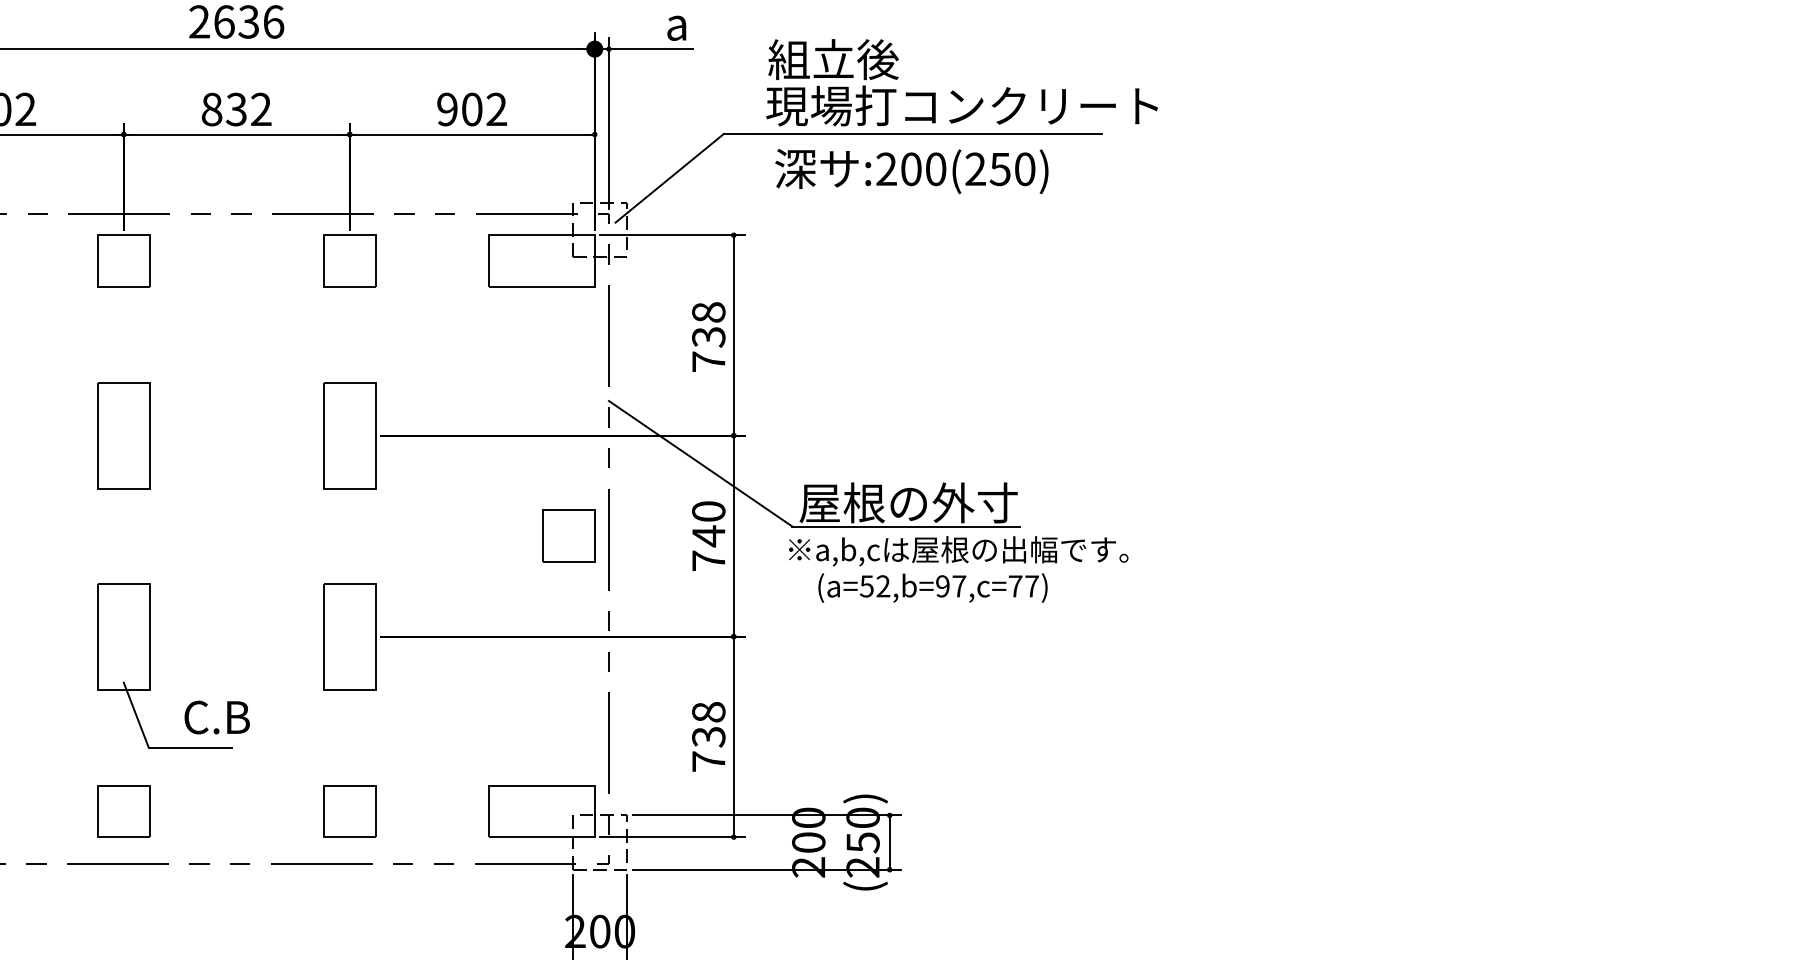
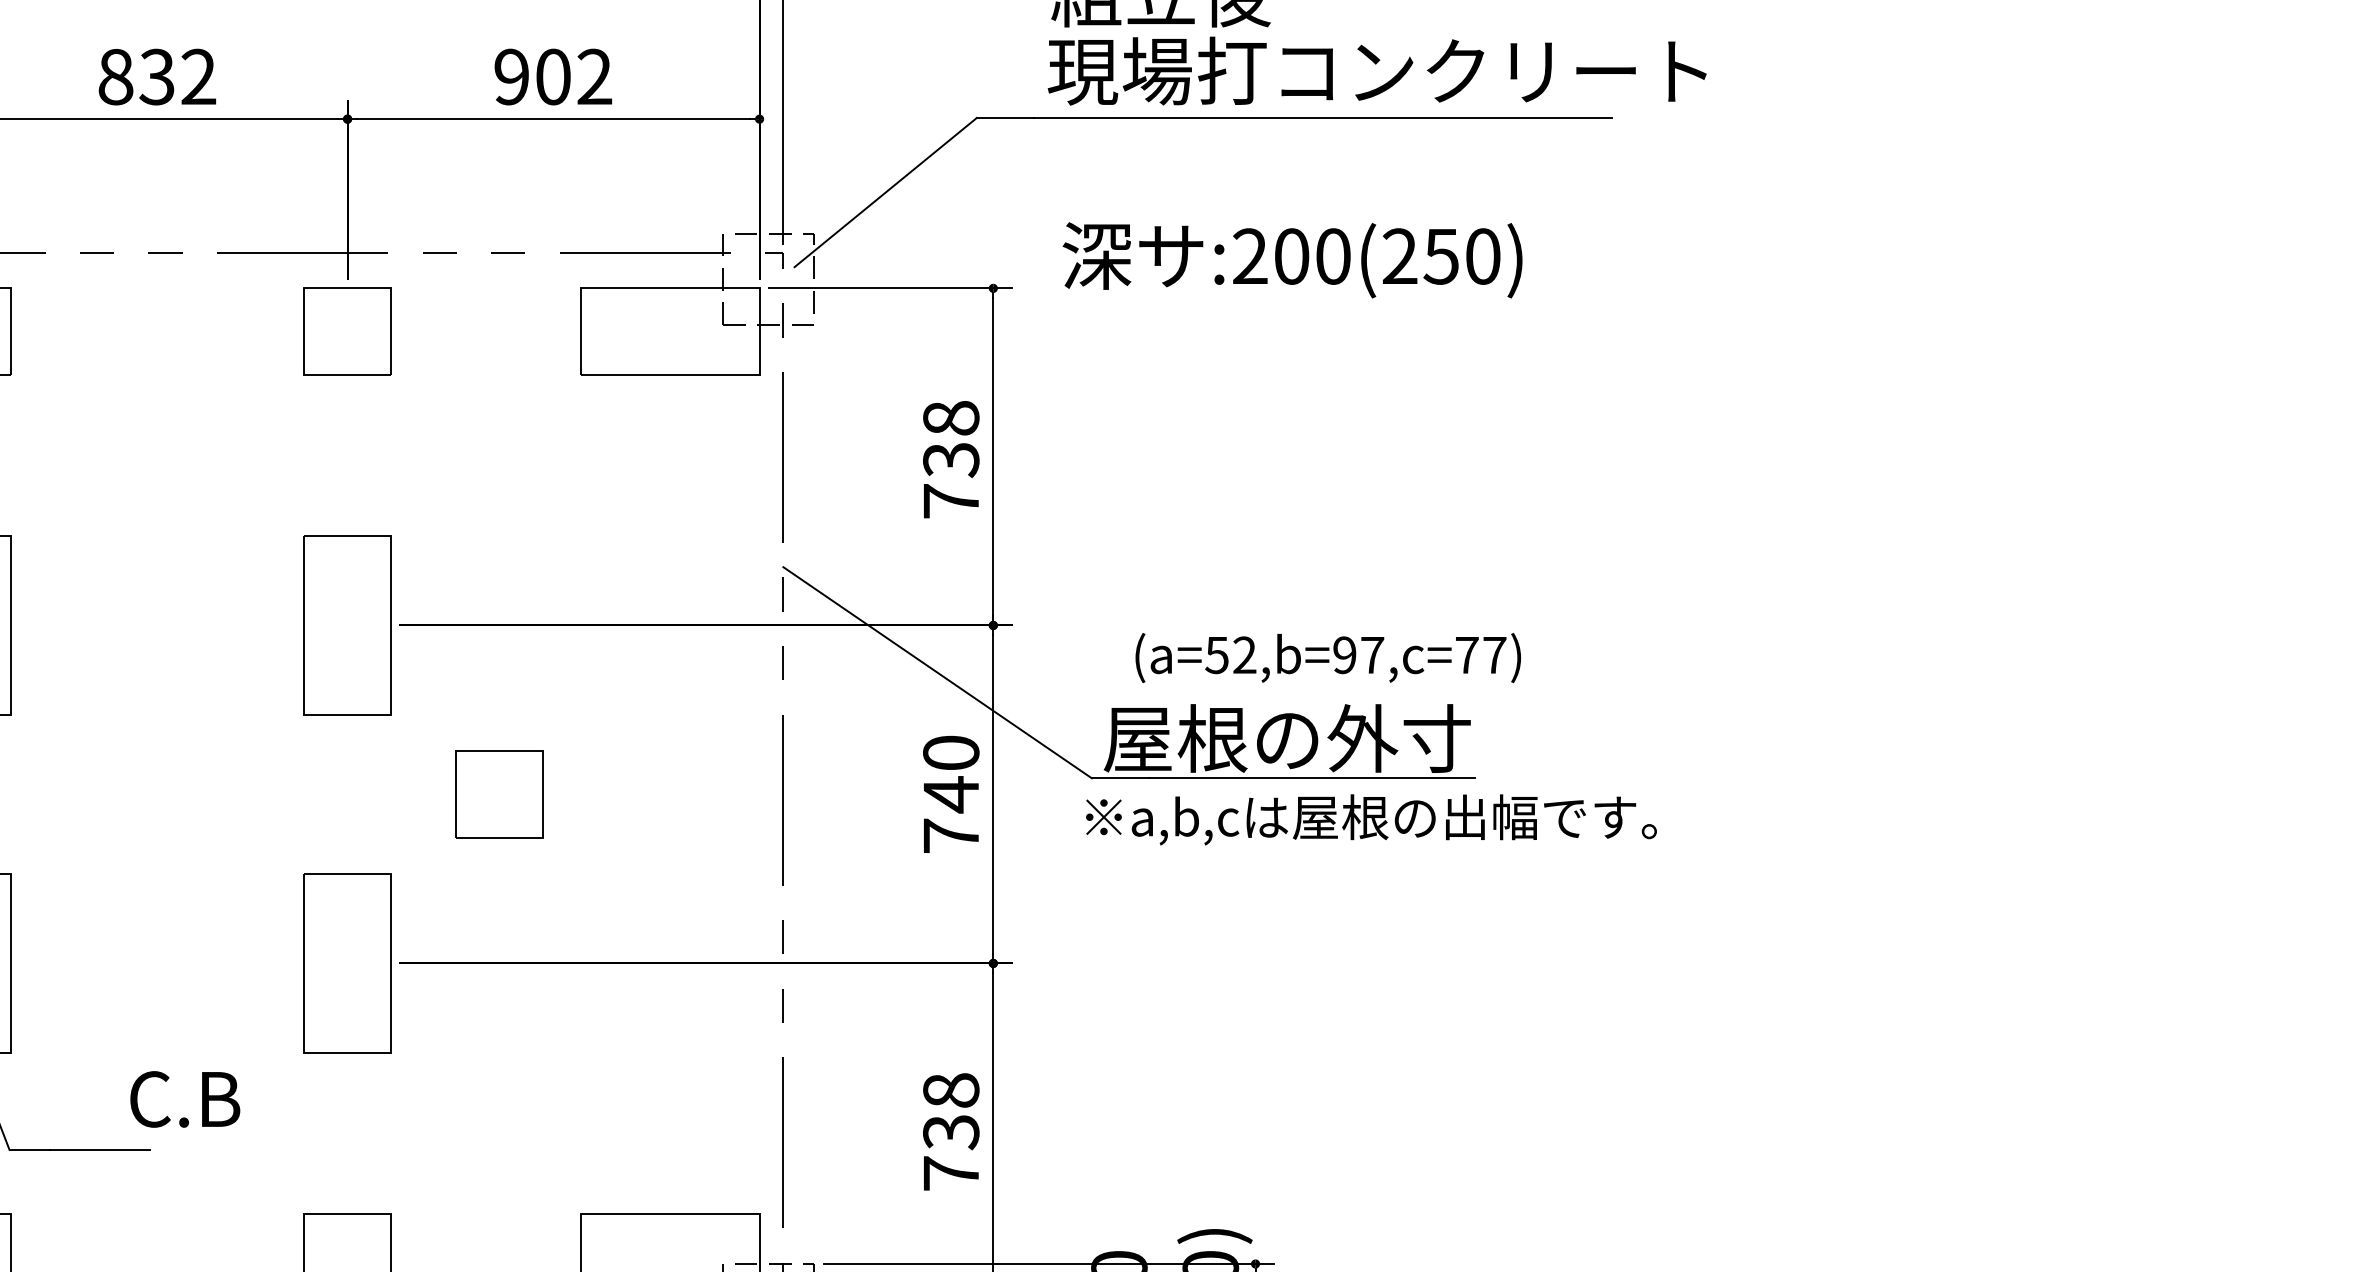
text: (911, 171) -> (1292, 260), moved
part: (568, 535) -> (498, 793), moved
text: (932, 587) -> (1327, 657), moved
text: (216, 717) -> (184, 1099), moved

